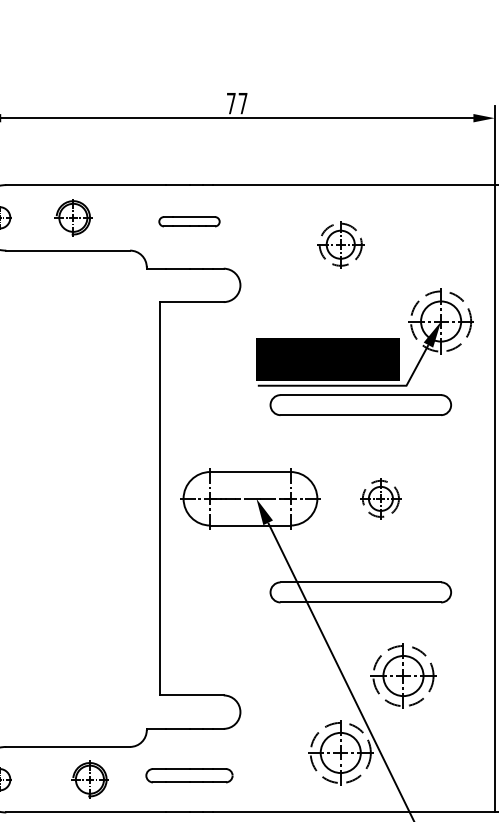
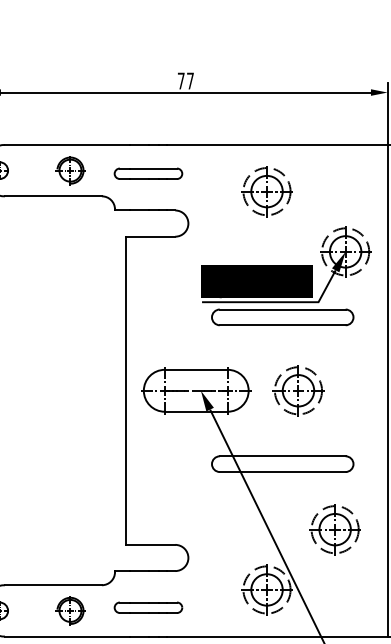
part: (73, 217) -> (70, 170), moved
part: (189, 221) -> (148, 173), size x1.43
part: (340, 244) -> (266, 191), size x1.43
part: (380, 498) -> (298, 390), size x1.67
part: (402, 675) -> (334, 529), moved

